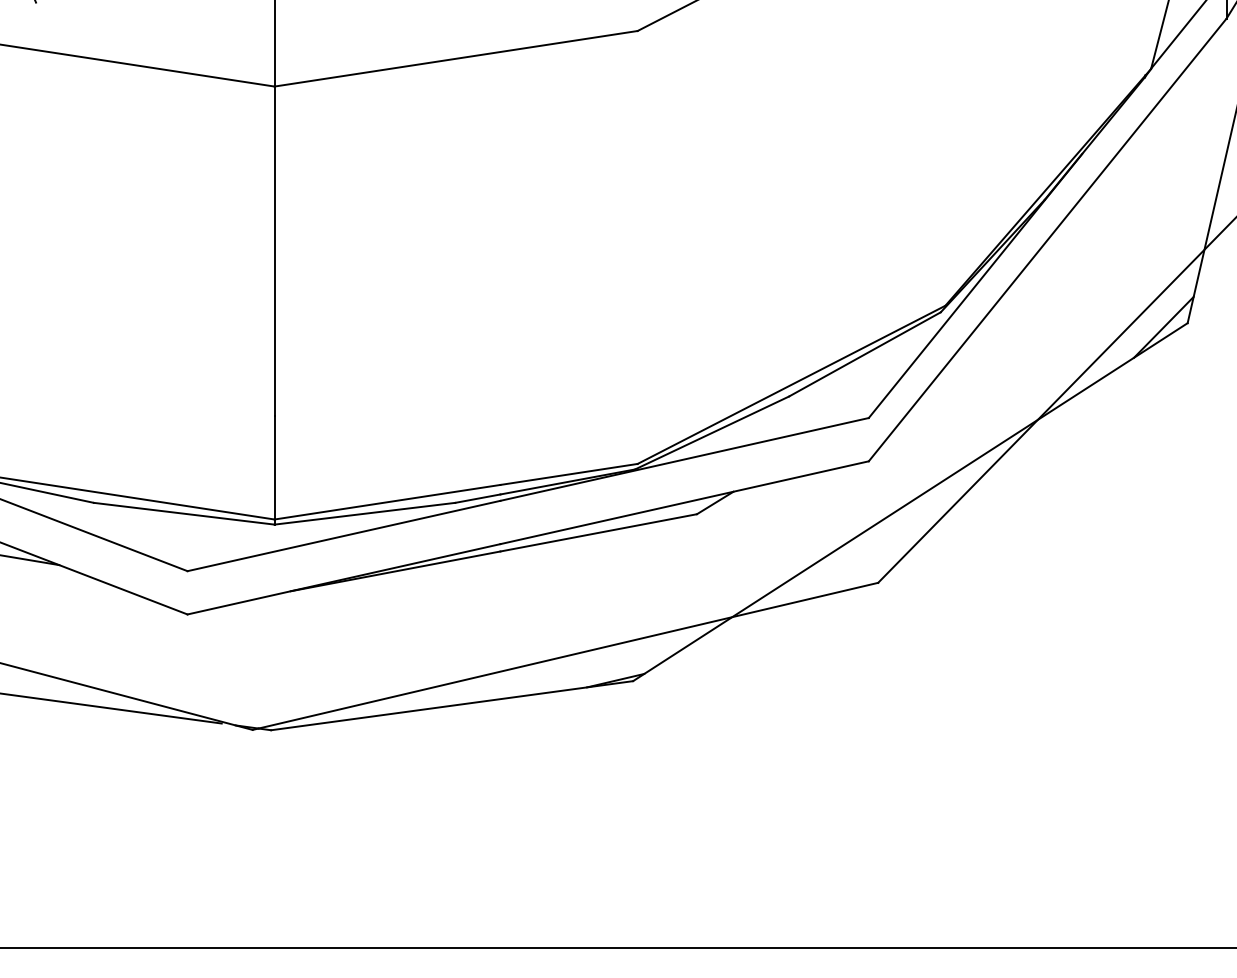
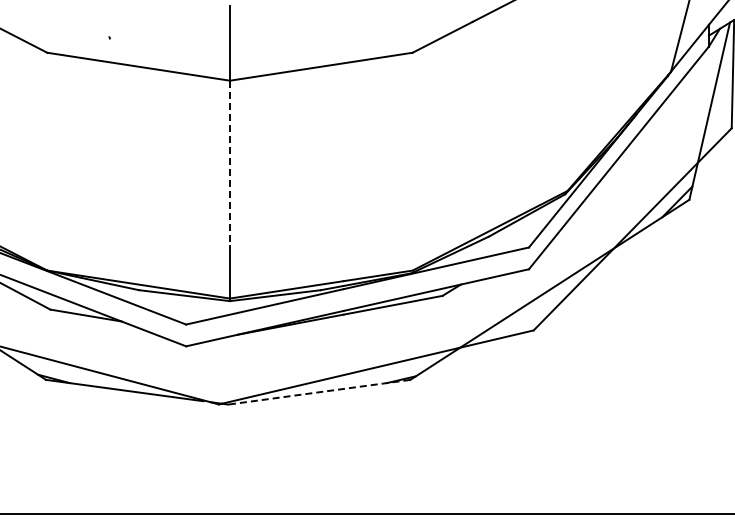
line: (273, 251) -> (229, 163), solid -> dashed
line: (452, 706) -> (319, 392), solid -> dashed

